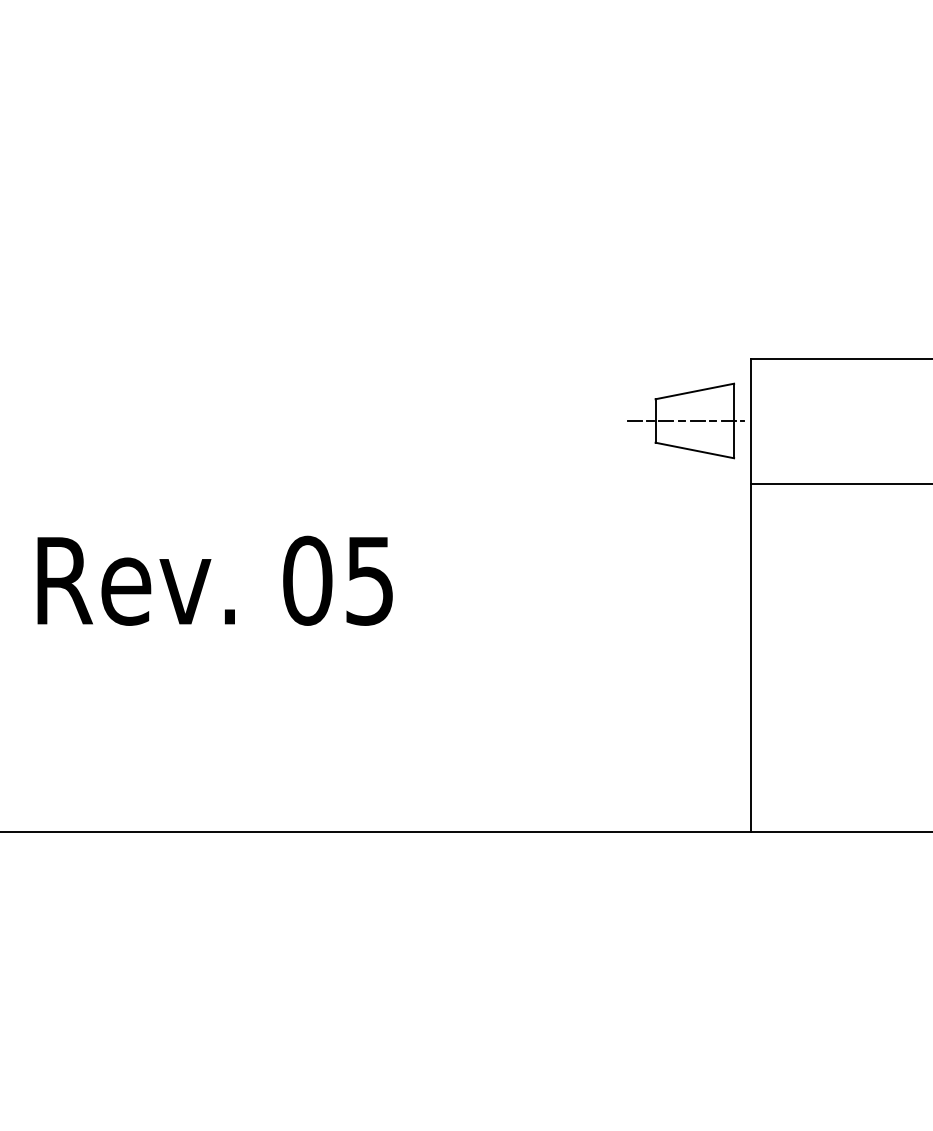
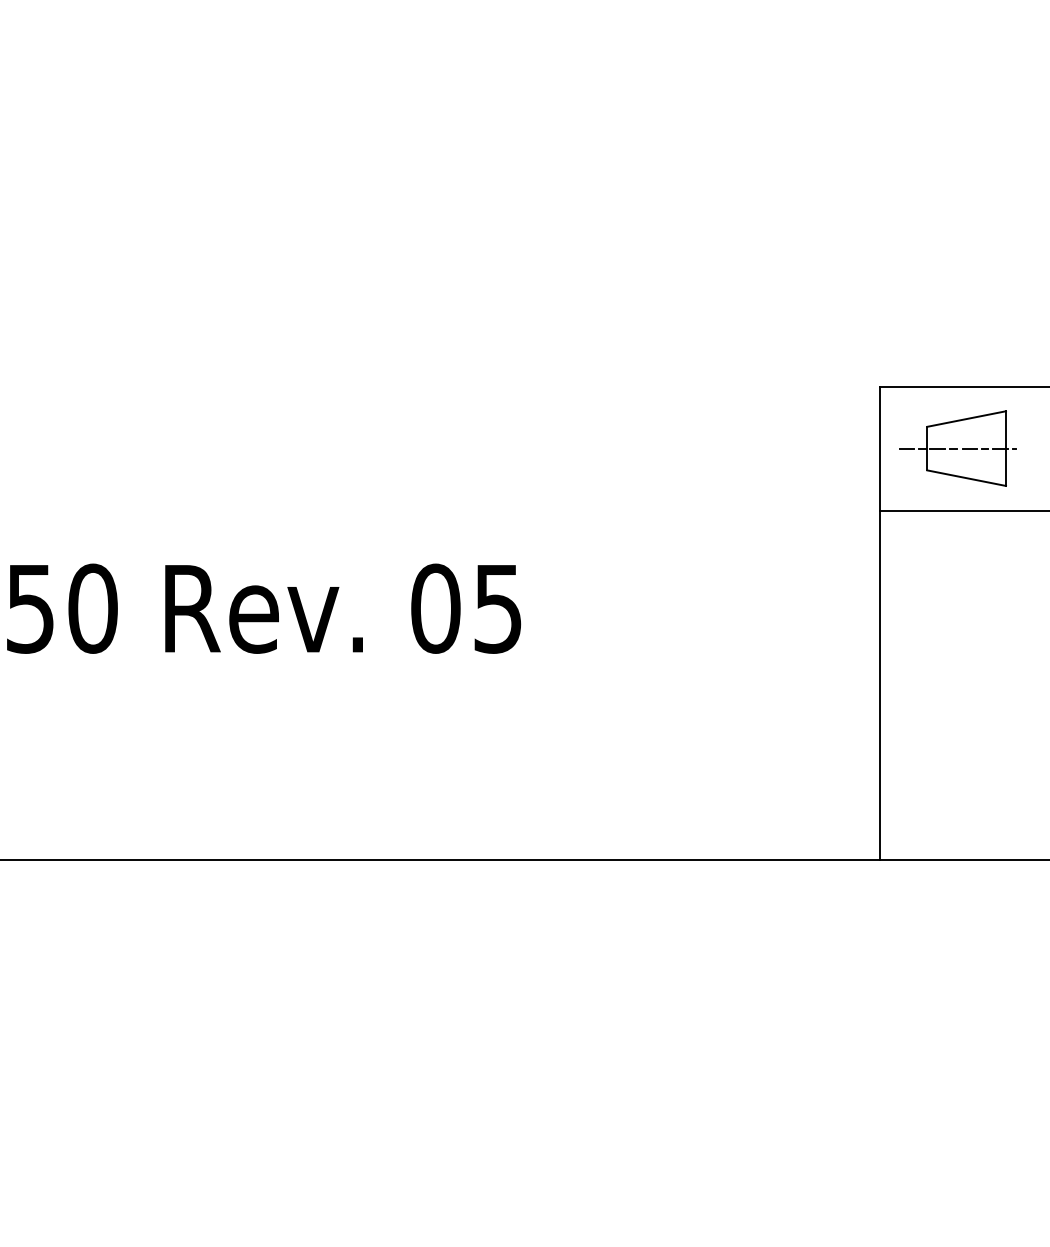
part: (685, 420) -> (957, 448), moved

